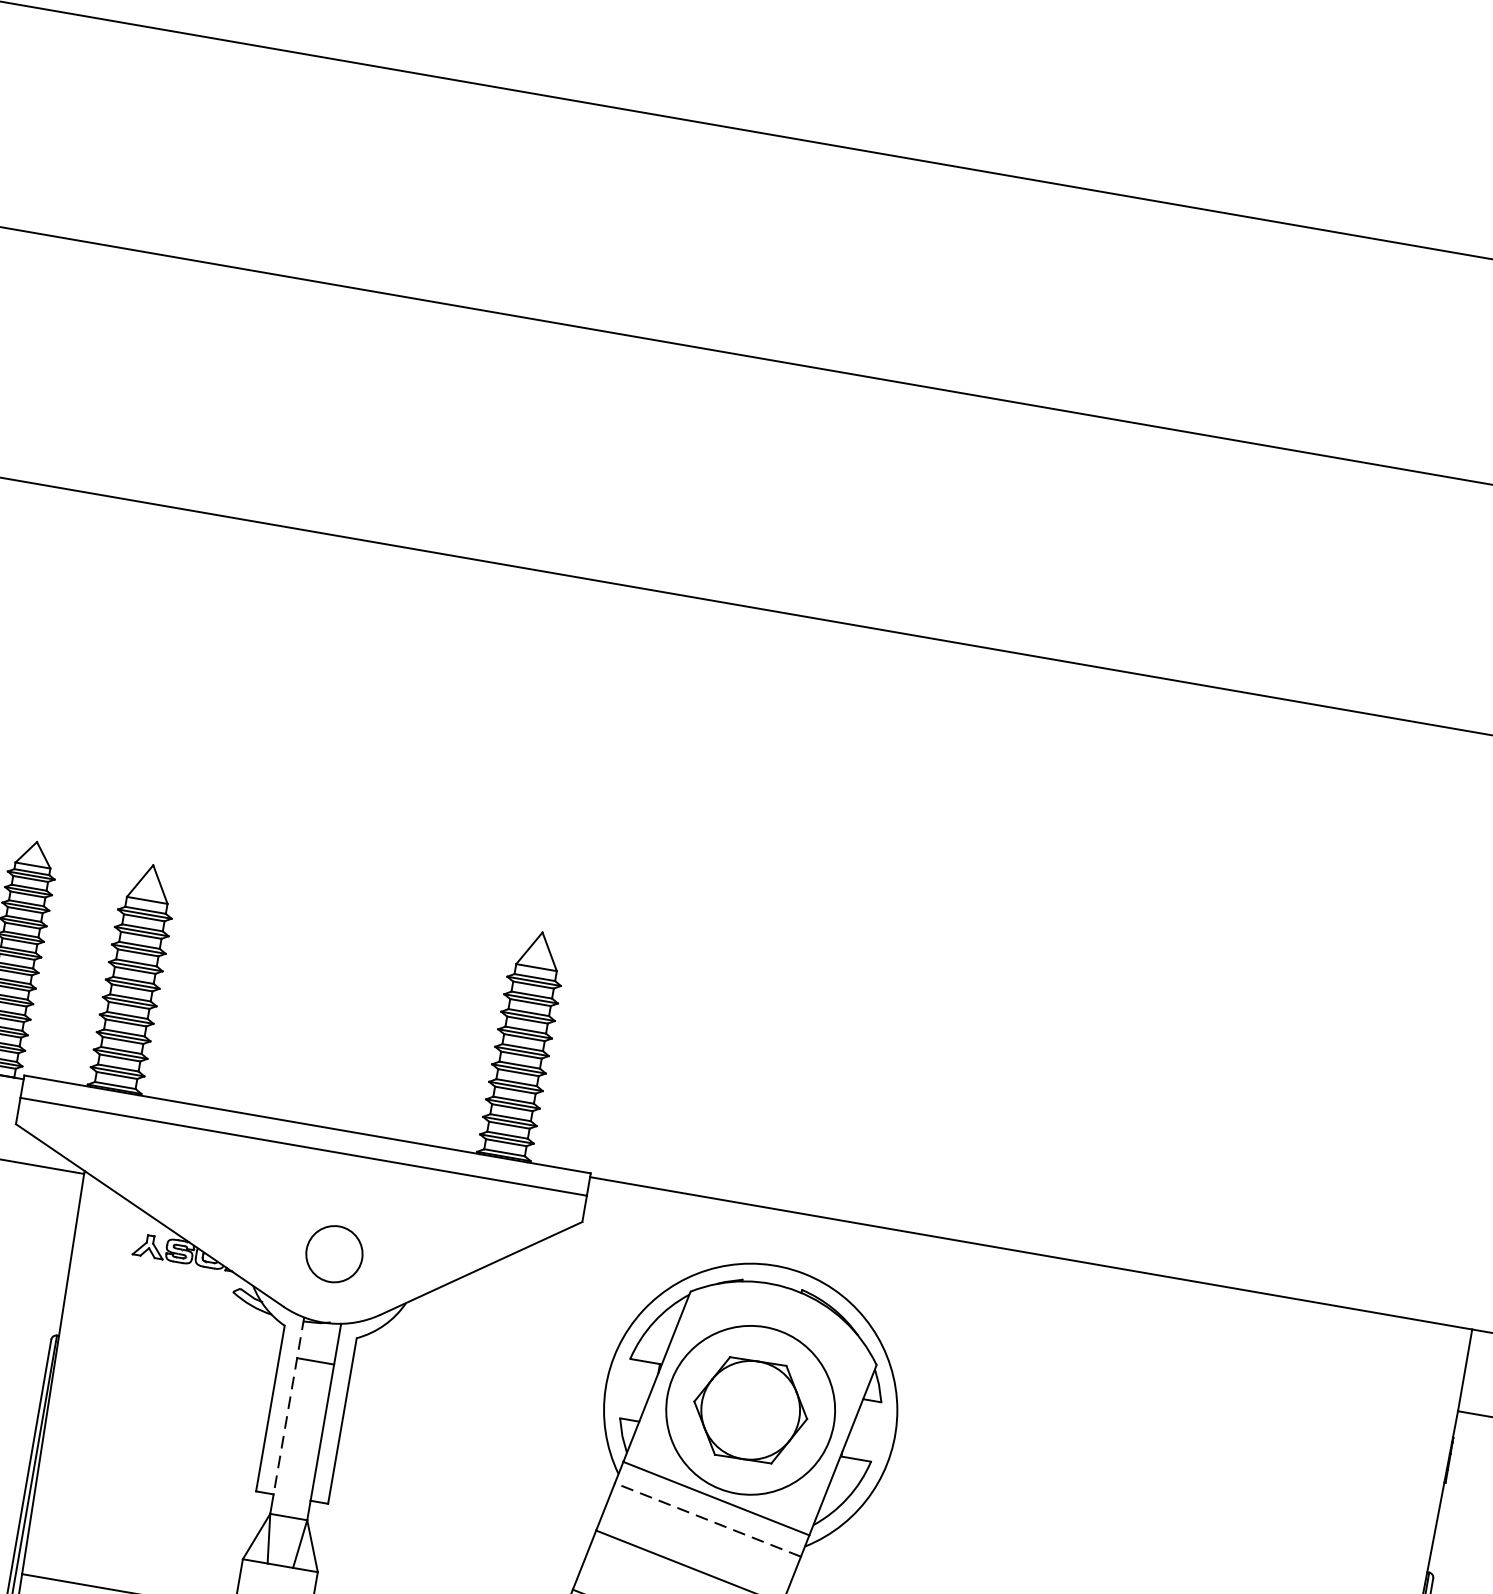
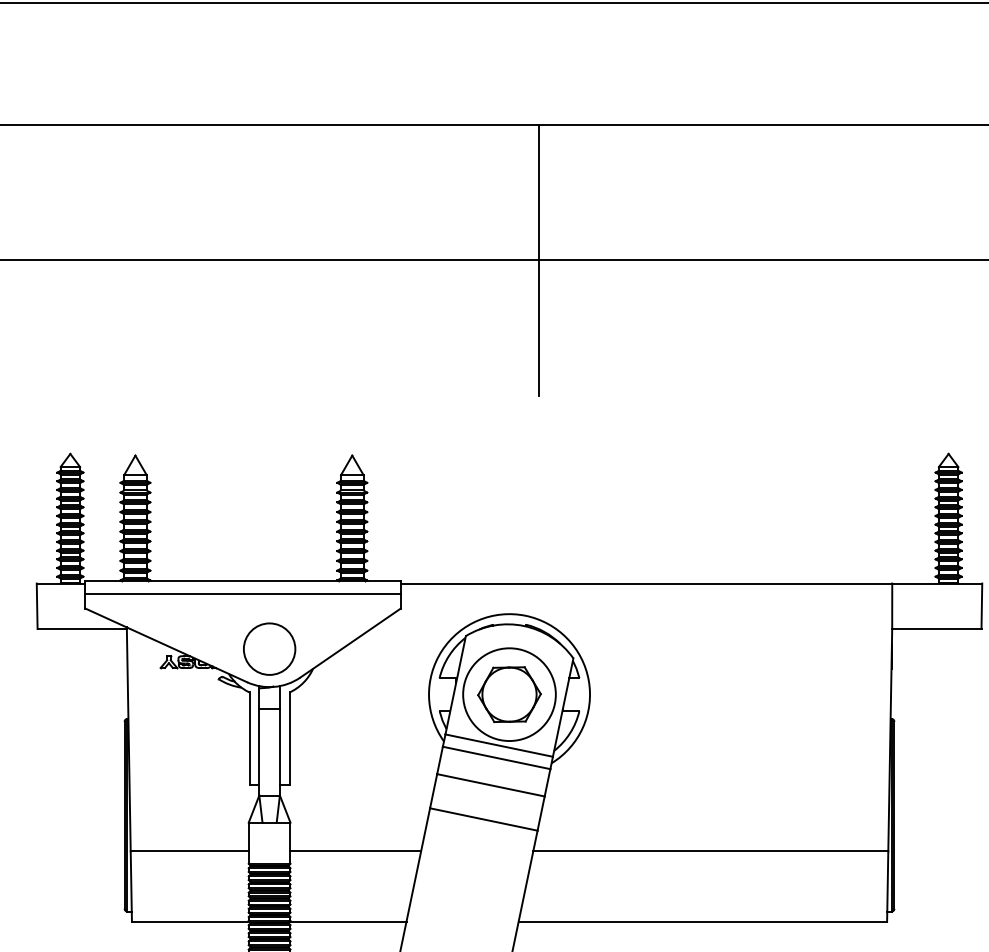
line: (937, 638) -> (538, 259), added
circle: (334, 1253) -> (269, 648), size x1.67
line: (289, 1406) -> (259, 735), dashed -> solid
line: (707, 1519) -> (496, 757), dashed -> solid

